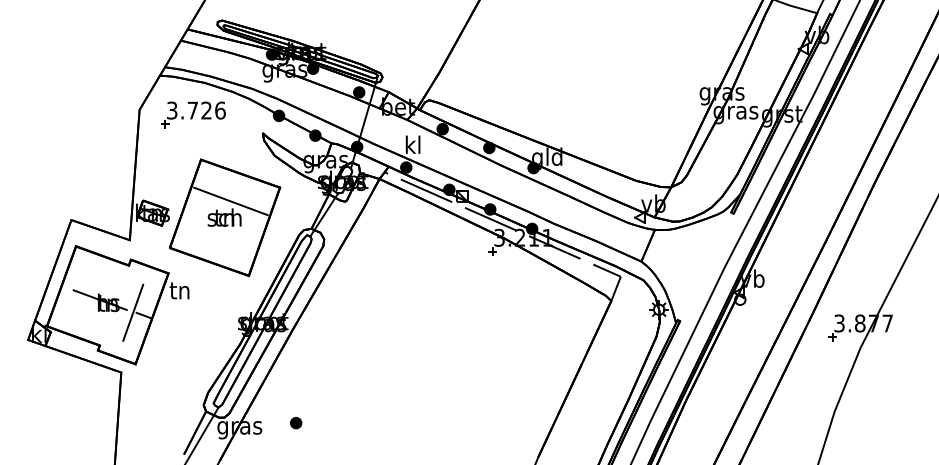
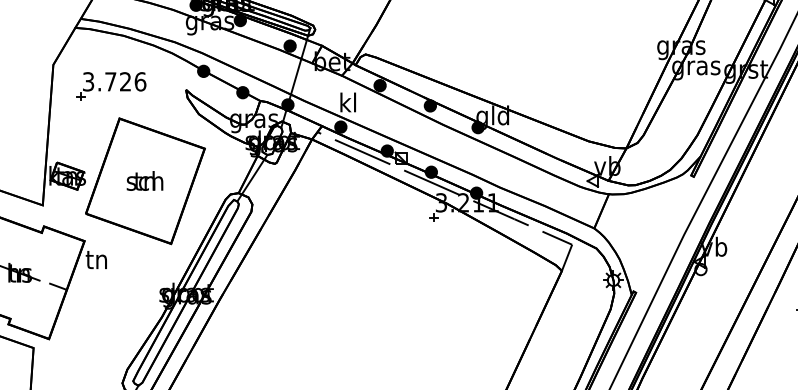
part: (193, 114) -> (111, 86), moved
line: (230, 201) -> (151, 163), removed
line: (133, 312) -> (46, 283), removed

